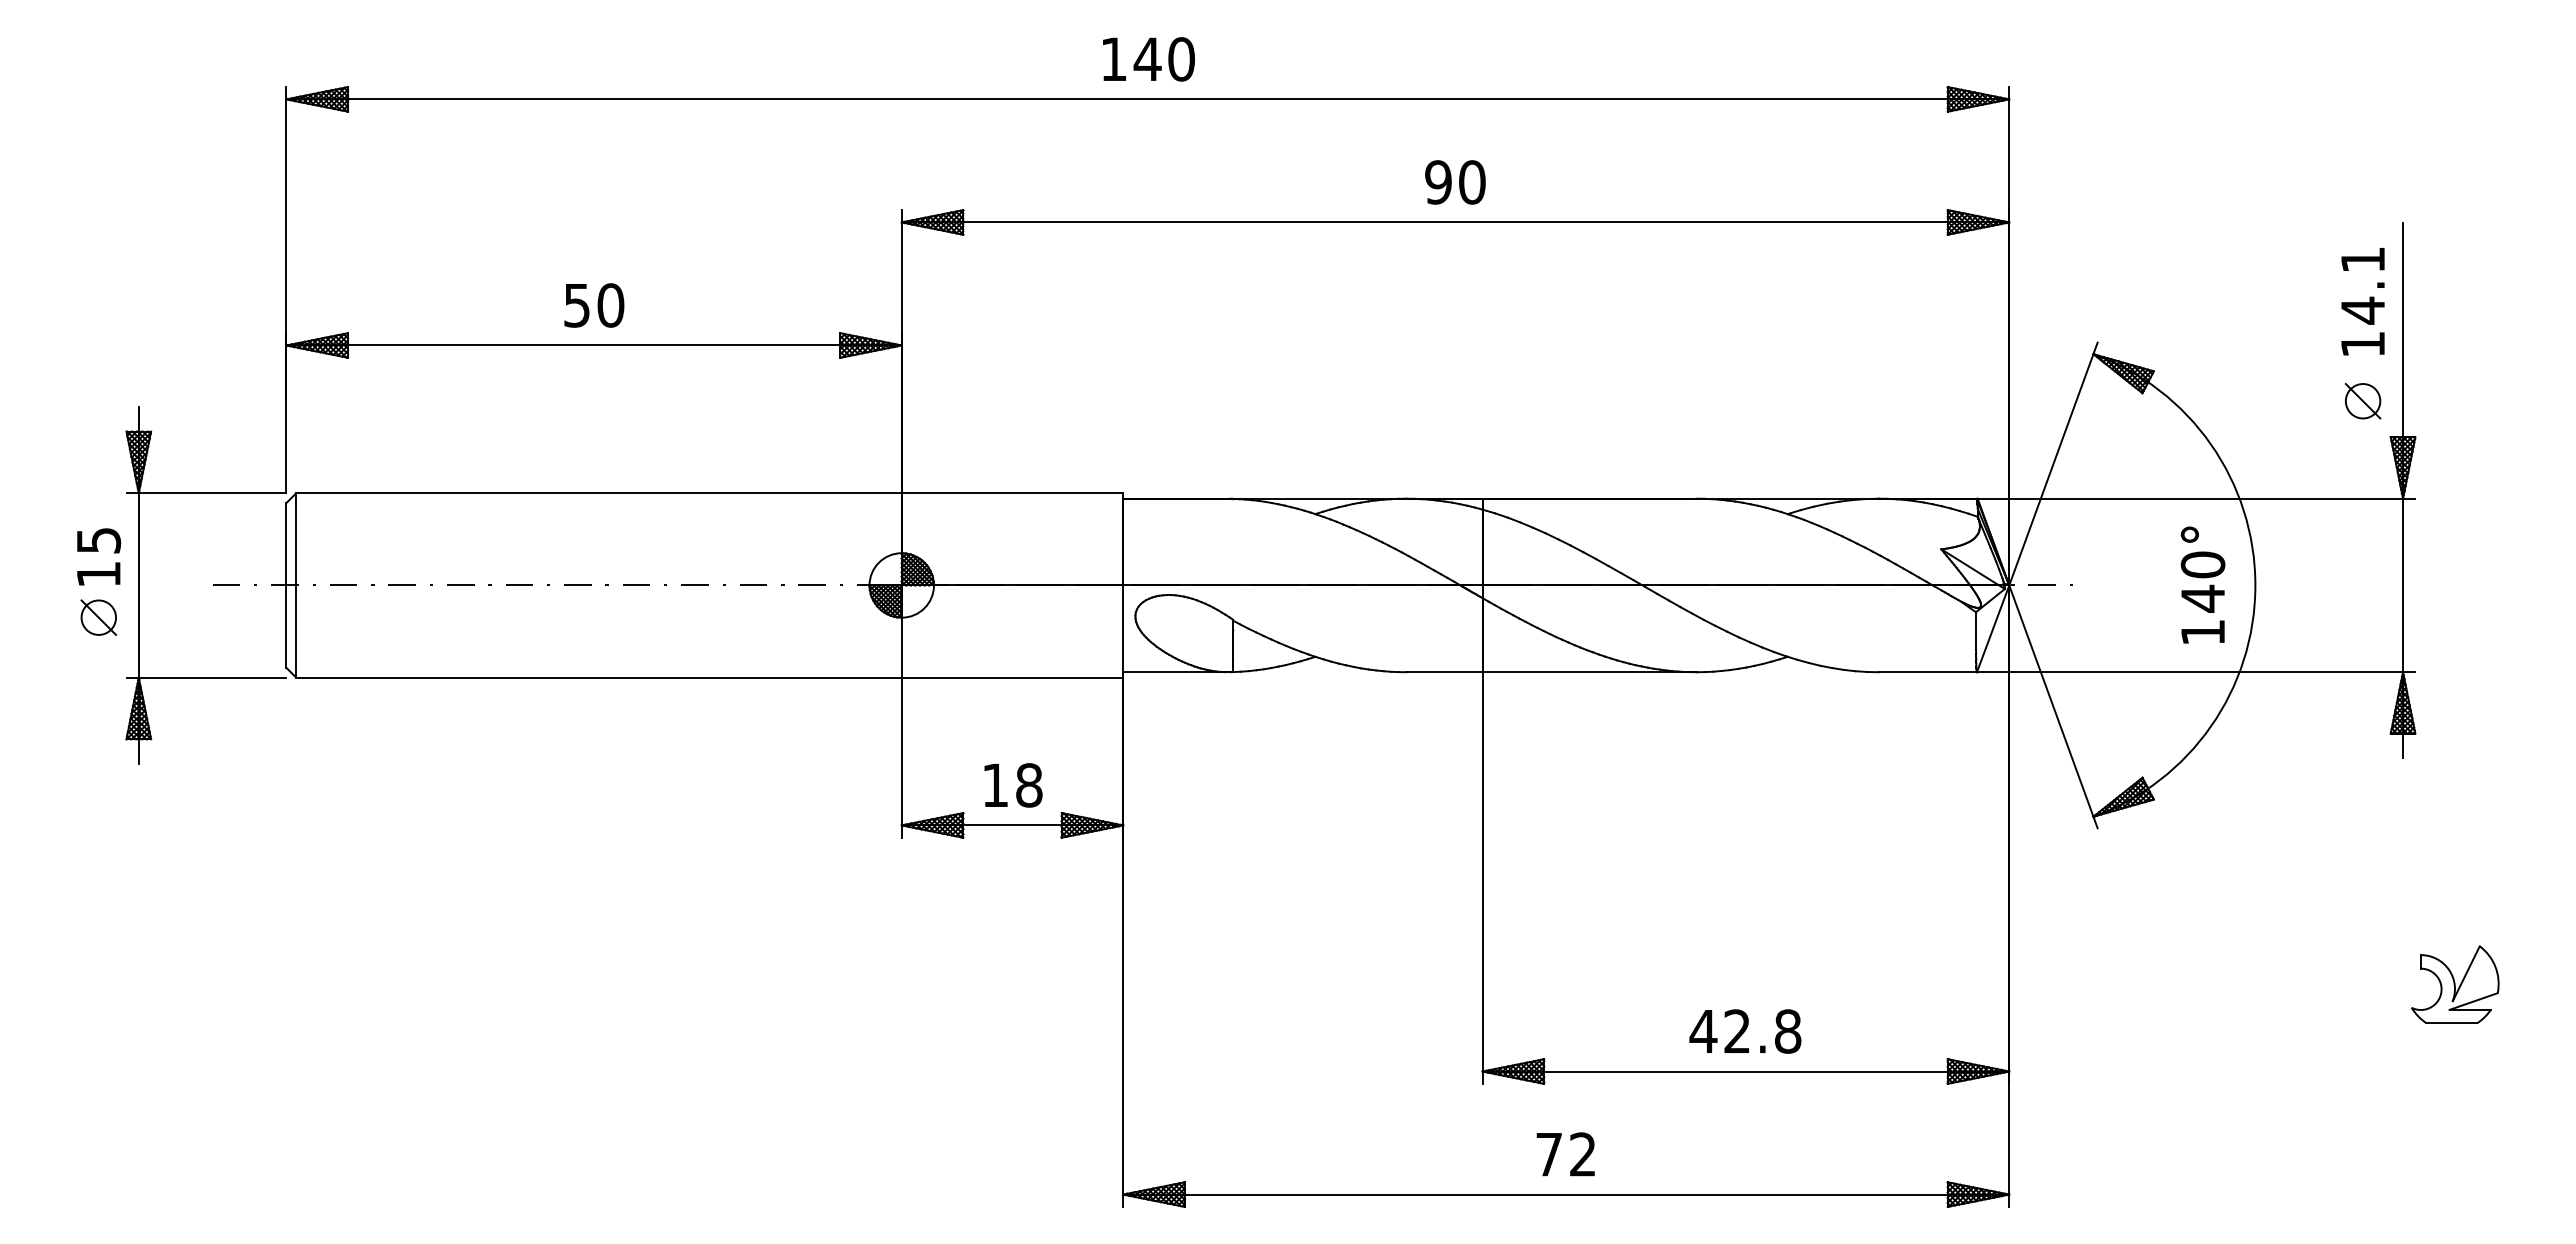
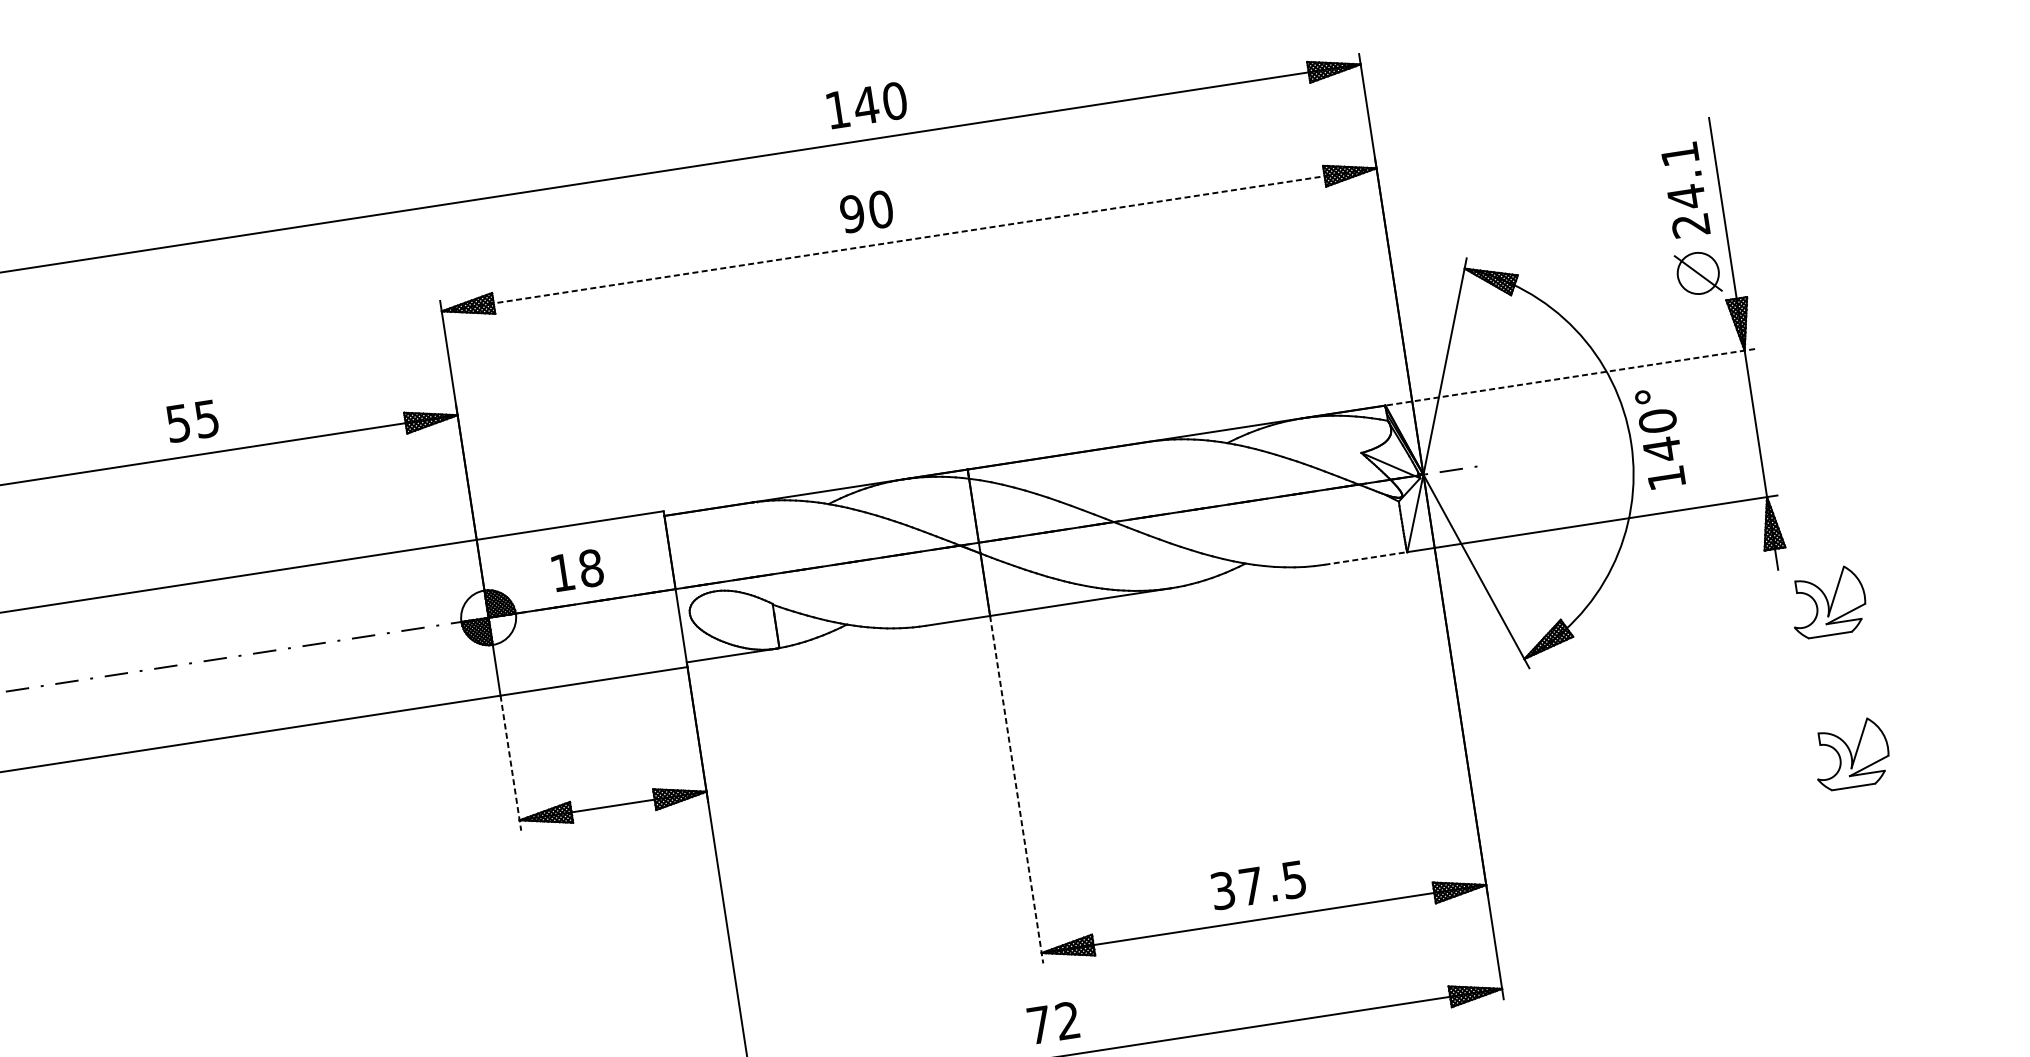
text: (1148, 59) -> (867, 105), moved
text: (1455, 182) -> (866, 211), moved
line: (1455, 222) -> (909, 239), solid -> dashed
text: (610, 305) -> (206, 419), 50 -> 55
text: (2362, 344) -> (1690, 225), 14.1 -> 24.1
part: (2362, 401) -> (1697, 273), size x1.4
line: (2196, 498) -> (1570, 377), solid -> dashed
text: (2202, 584) -> (1659, 437), moved
line: (1928, 672) -> (1366, 558), solid -> dashed
line: (901, 757) -> (510, 763), solid -> dashed
text: (1013, 785) -> (577, 570), moved
part: (2455, 804) -> (1828, 601), added
line: (1482, 878) -> (1016, 790), solid -> dashed
text: (1745, 1031) -> (1258, 885), 42.8 -> 37.5
text: (1565, 1154) -> (1053, 1022), moved

